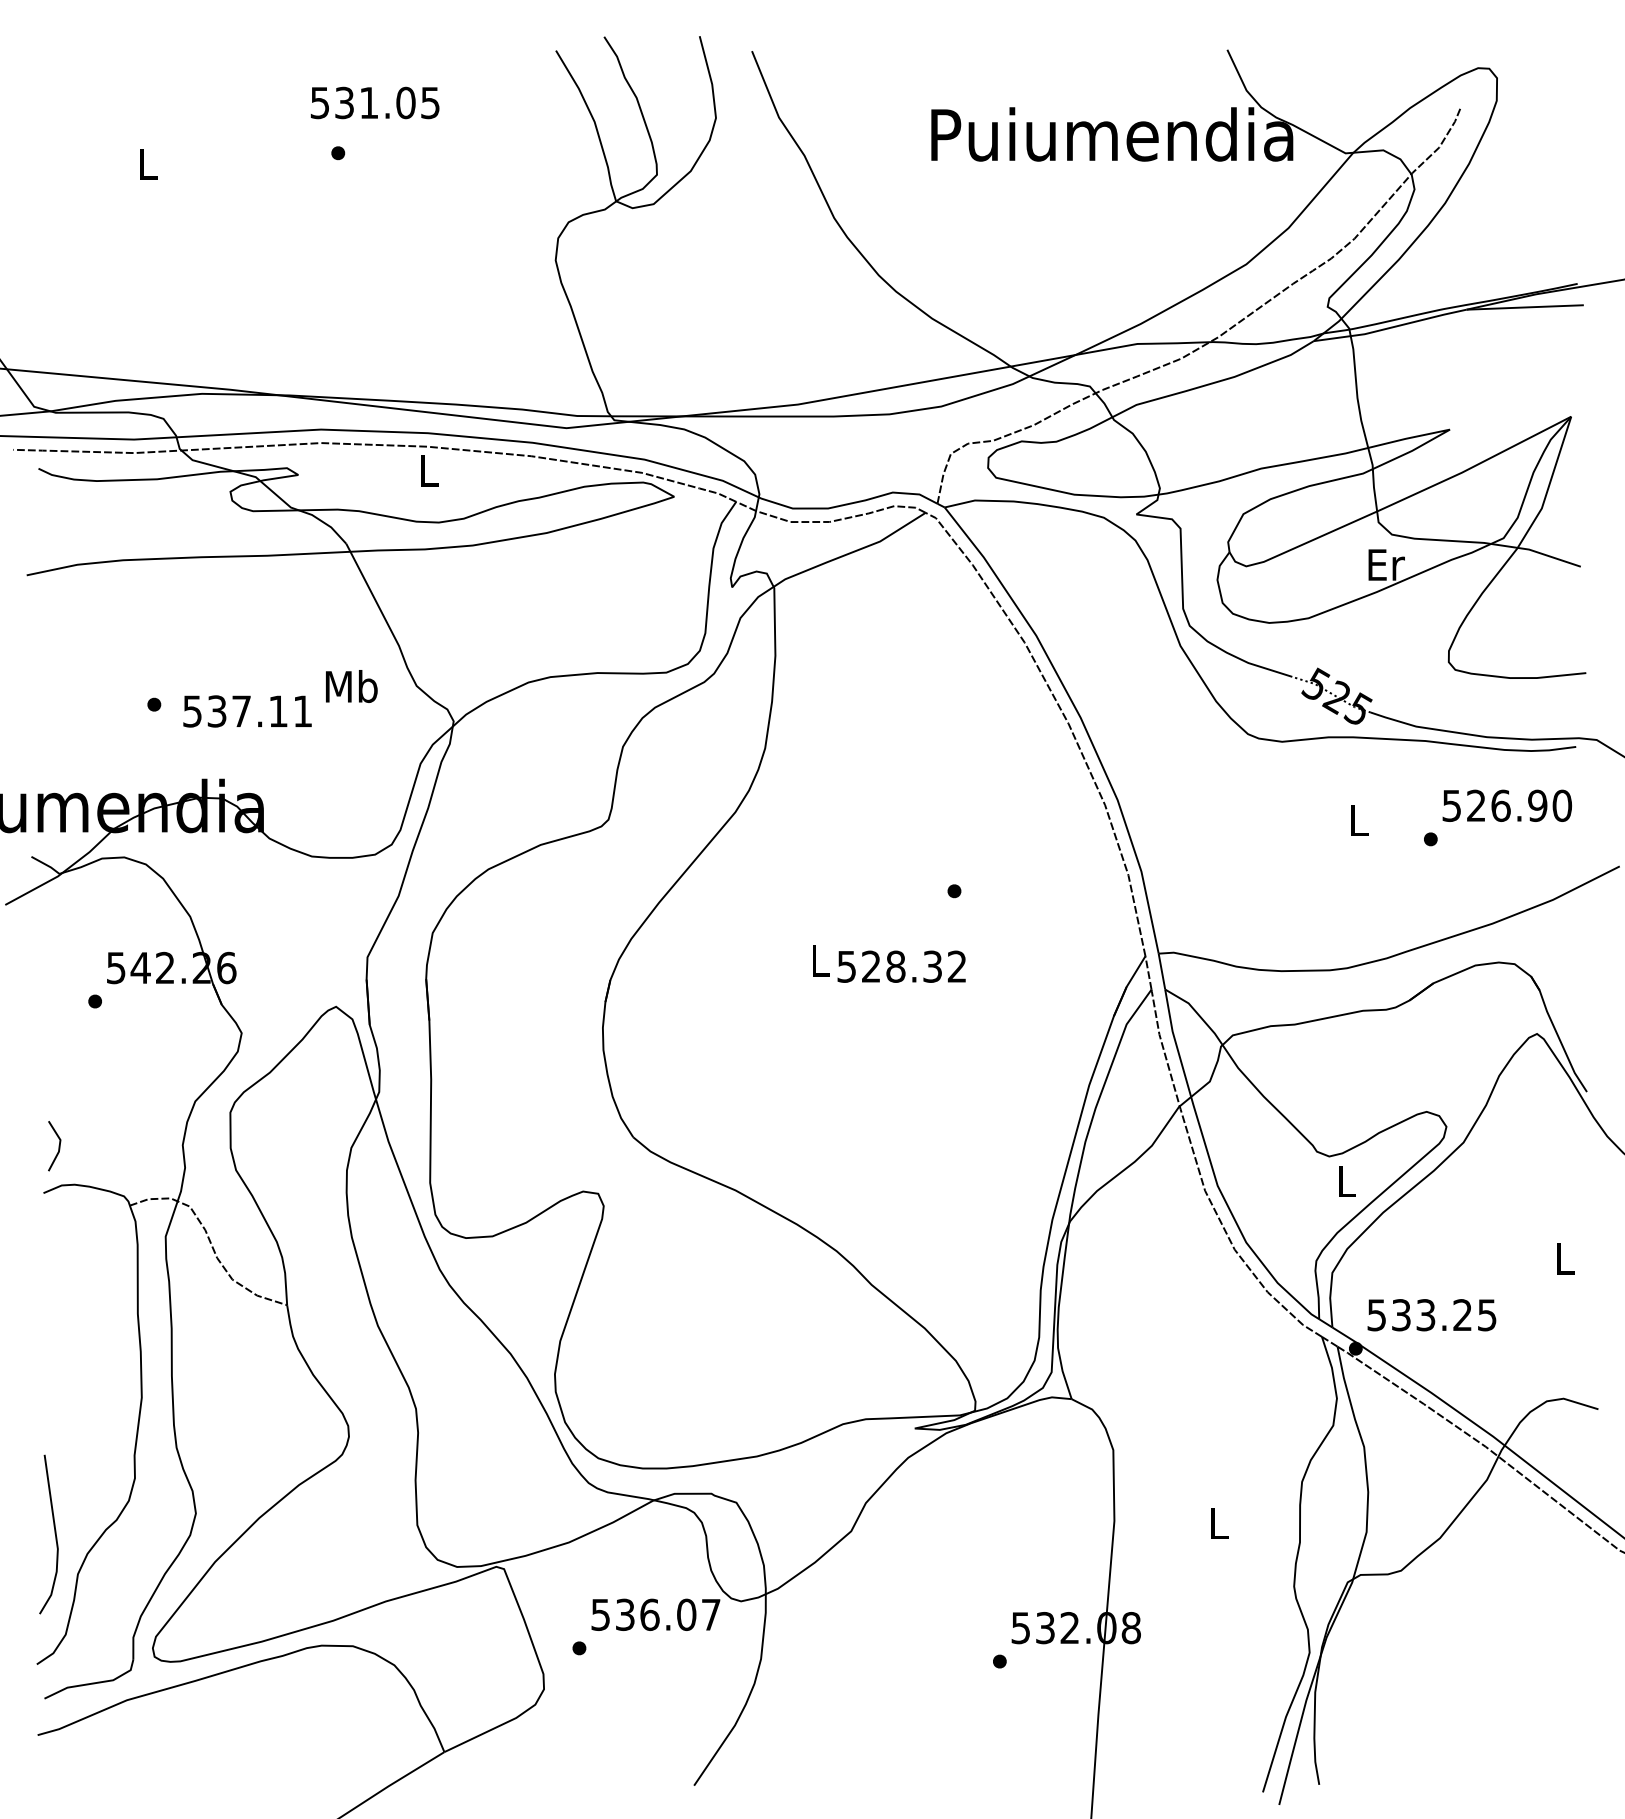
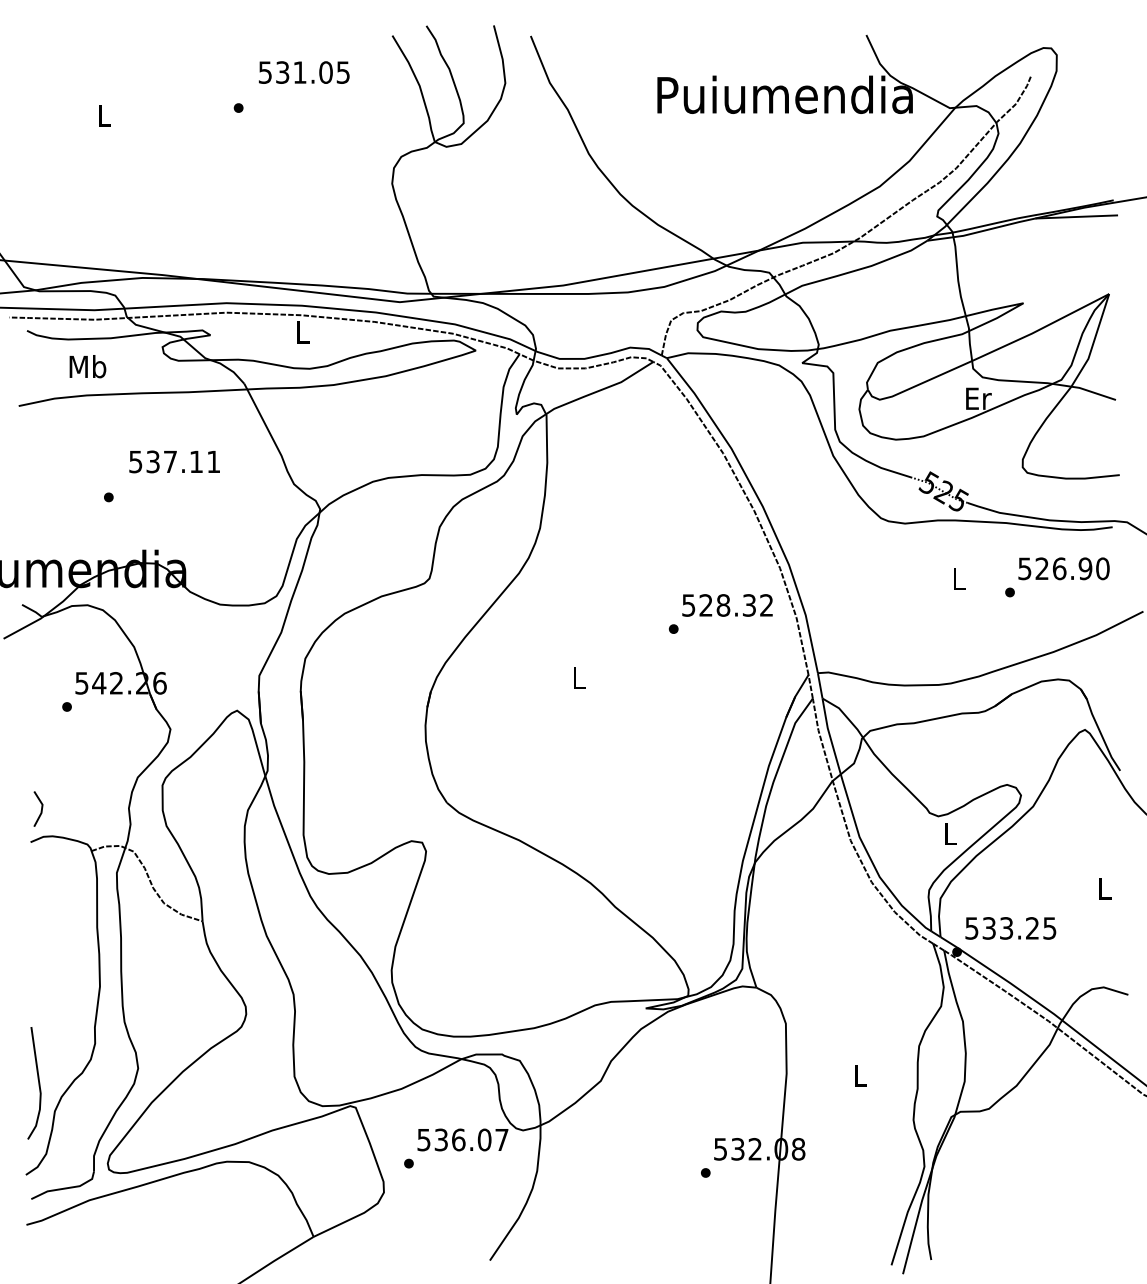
text: (374, 102) -> (303, 72), moved
text: (351, 686) -> (87, 366), moved
text: (247, 711) -> (174, 461), moved
text: (901, 966) -> (727, 605), moved

